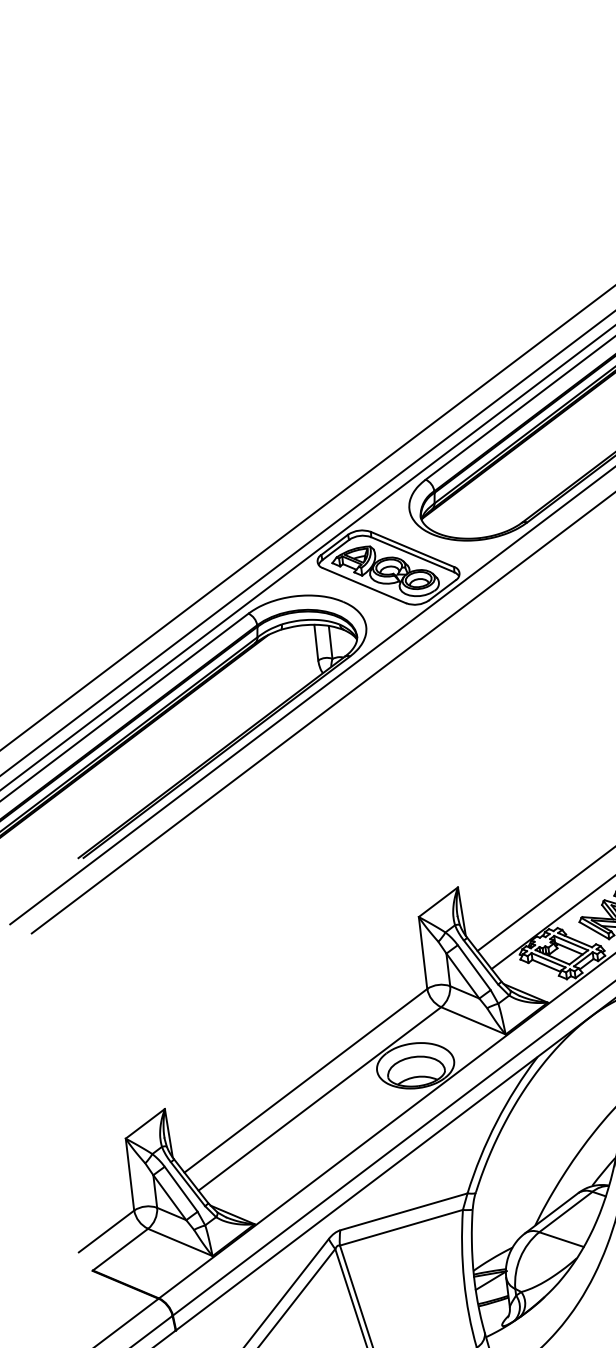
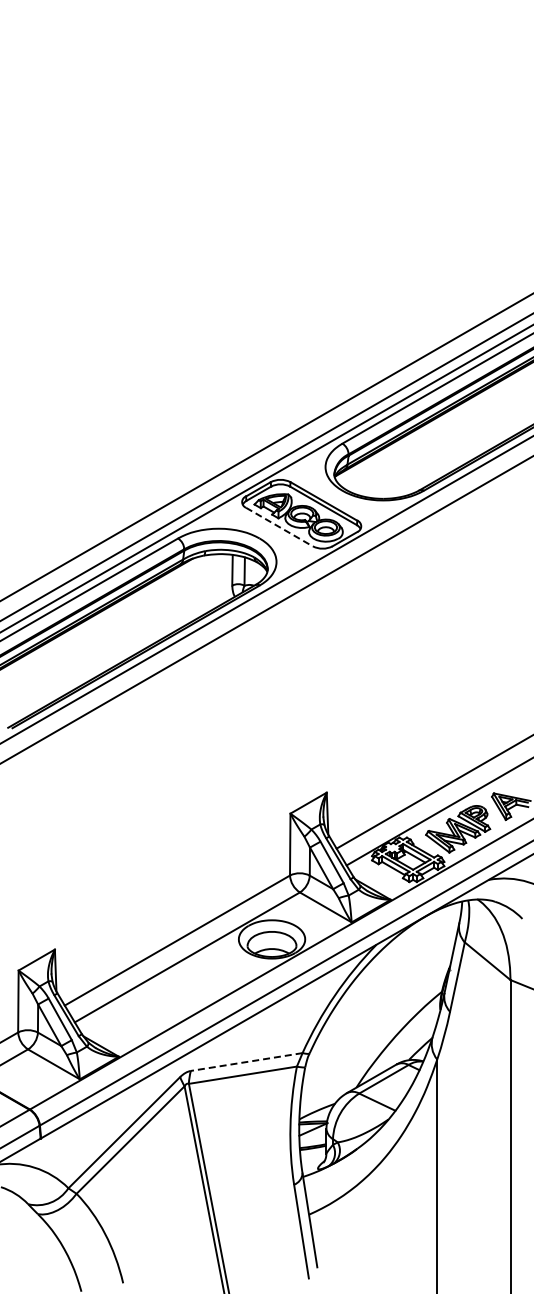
line: (364, 586) -> (279, 527), solid -> dashed
line: (403, 1212) -> (246, 1062), solid -> dashed

